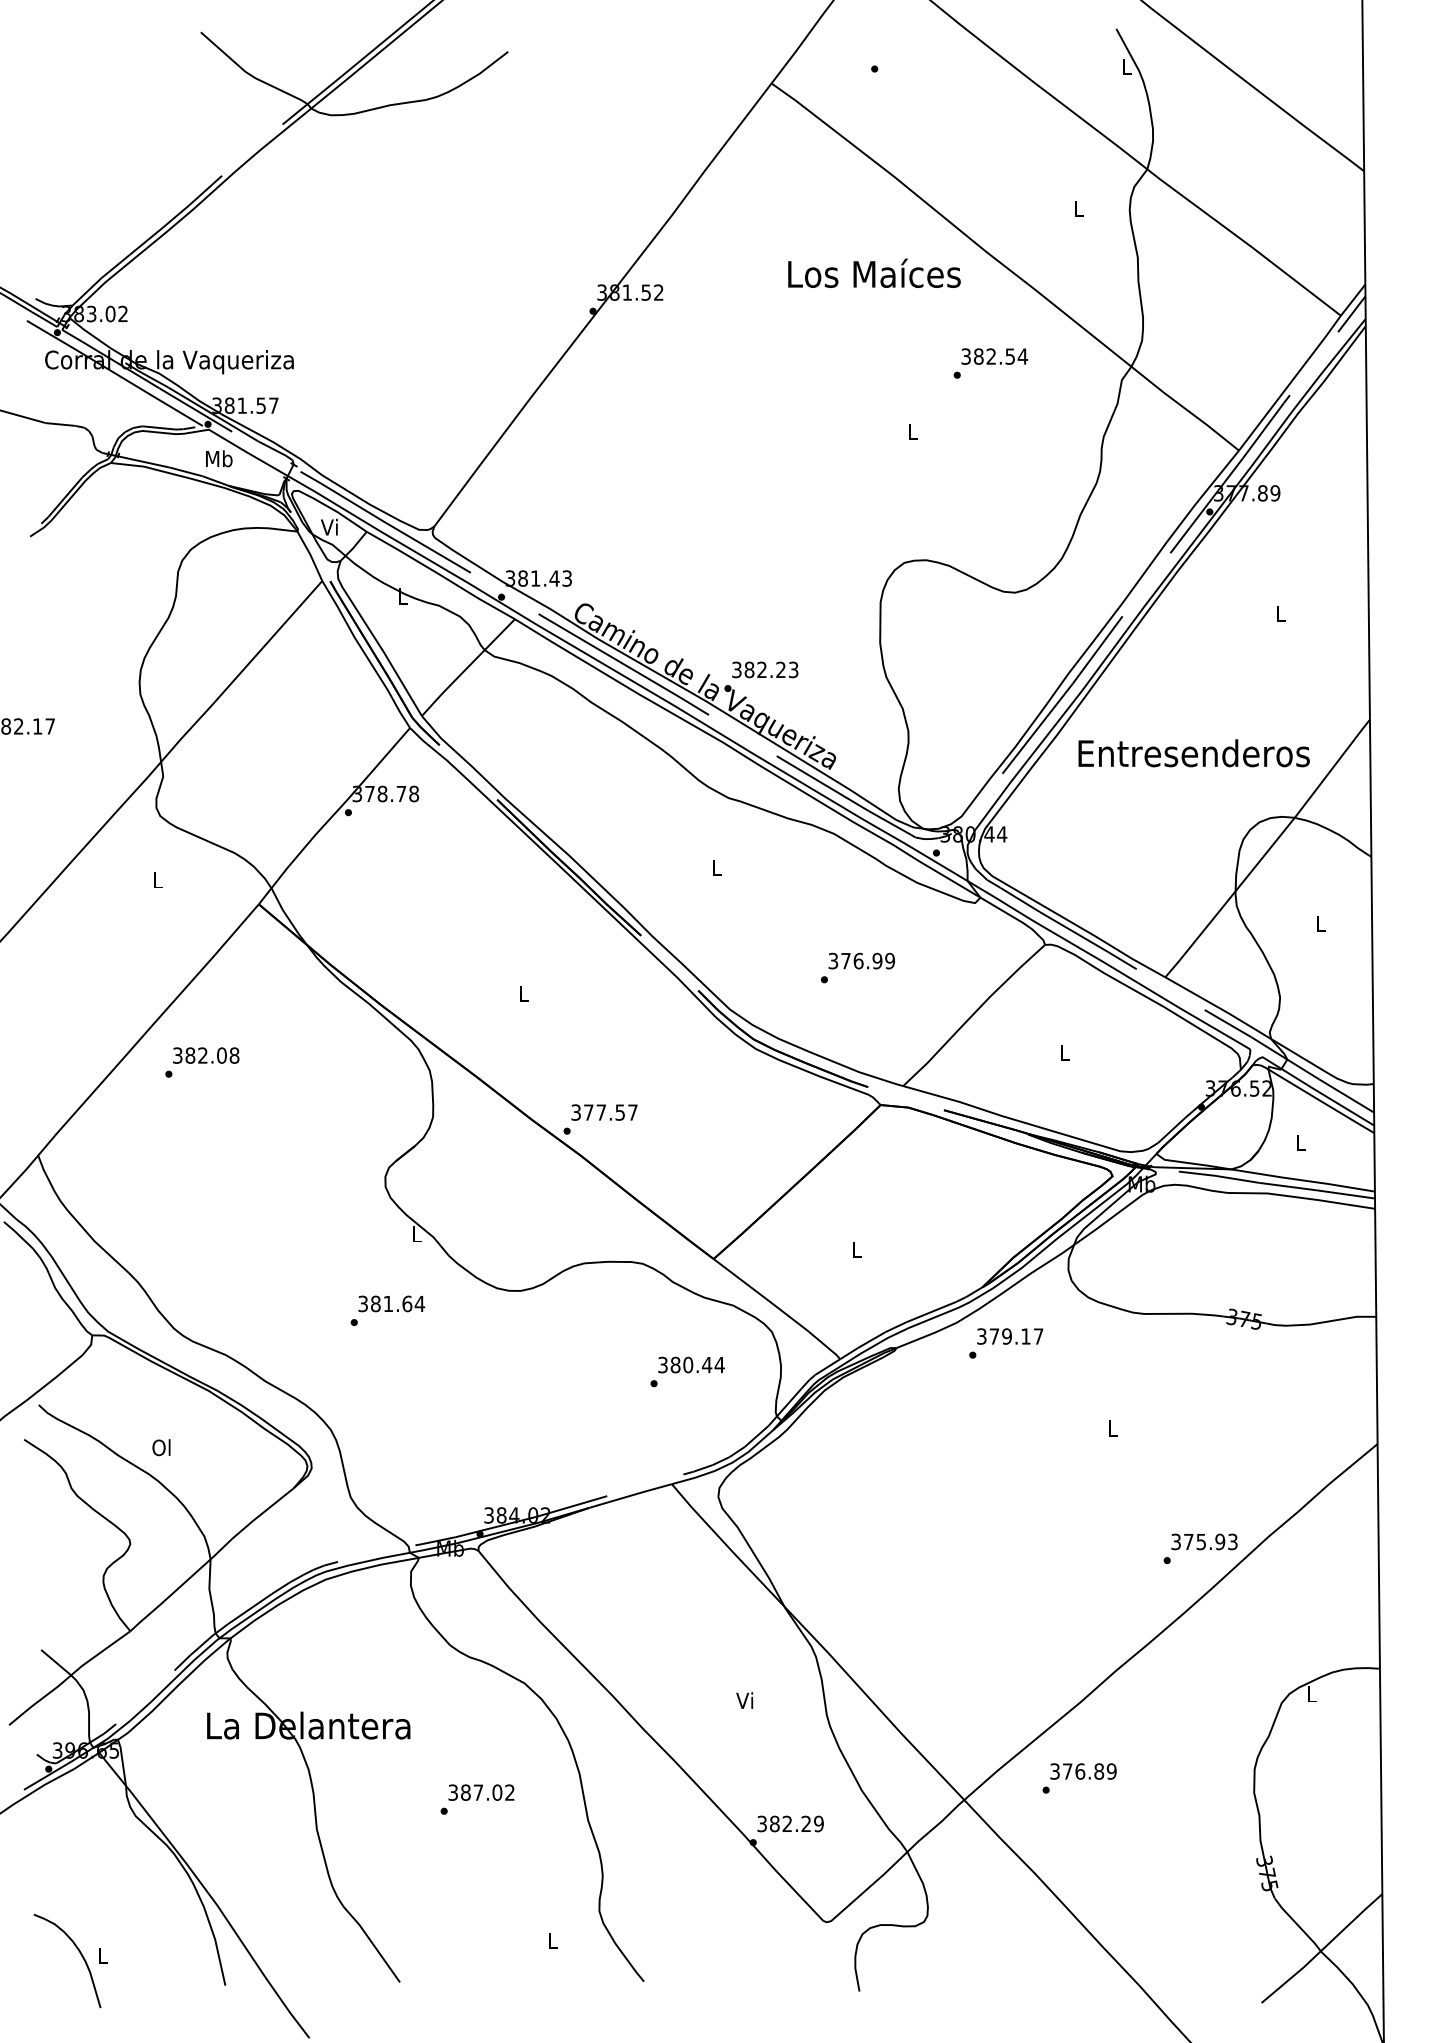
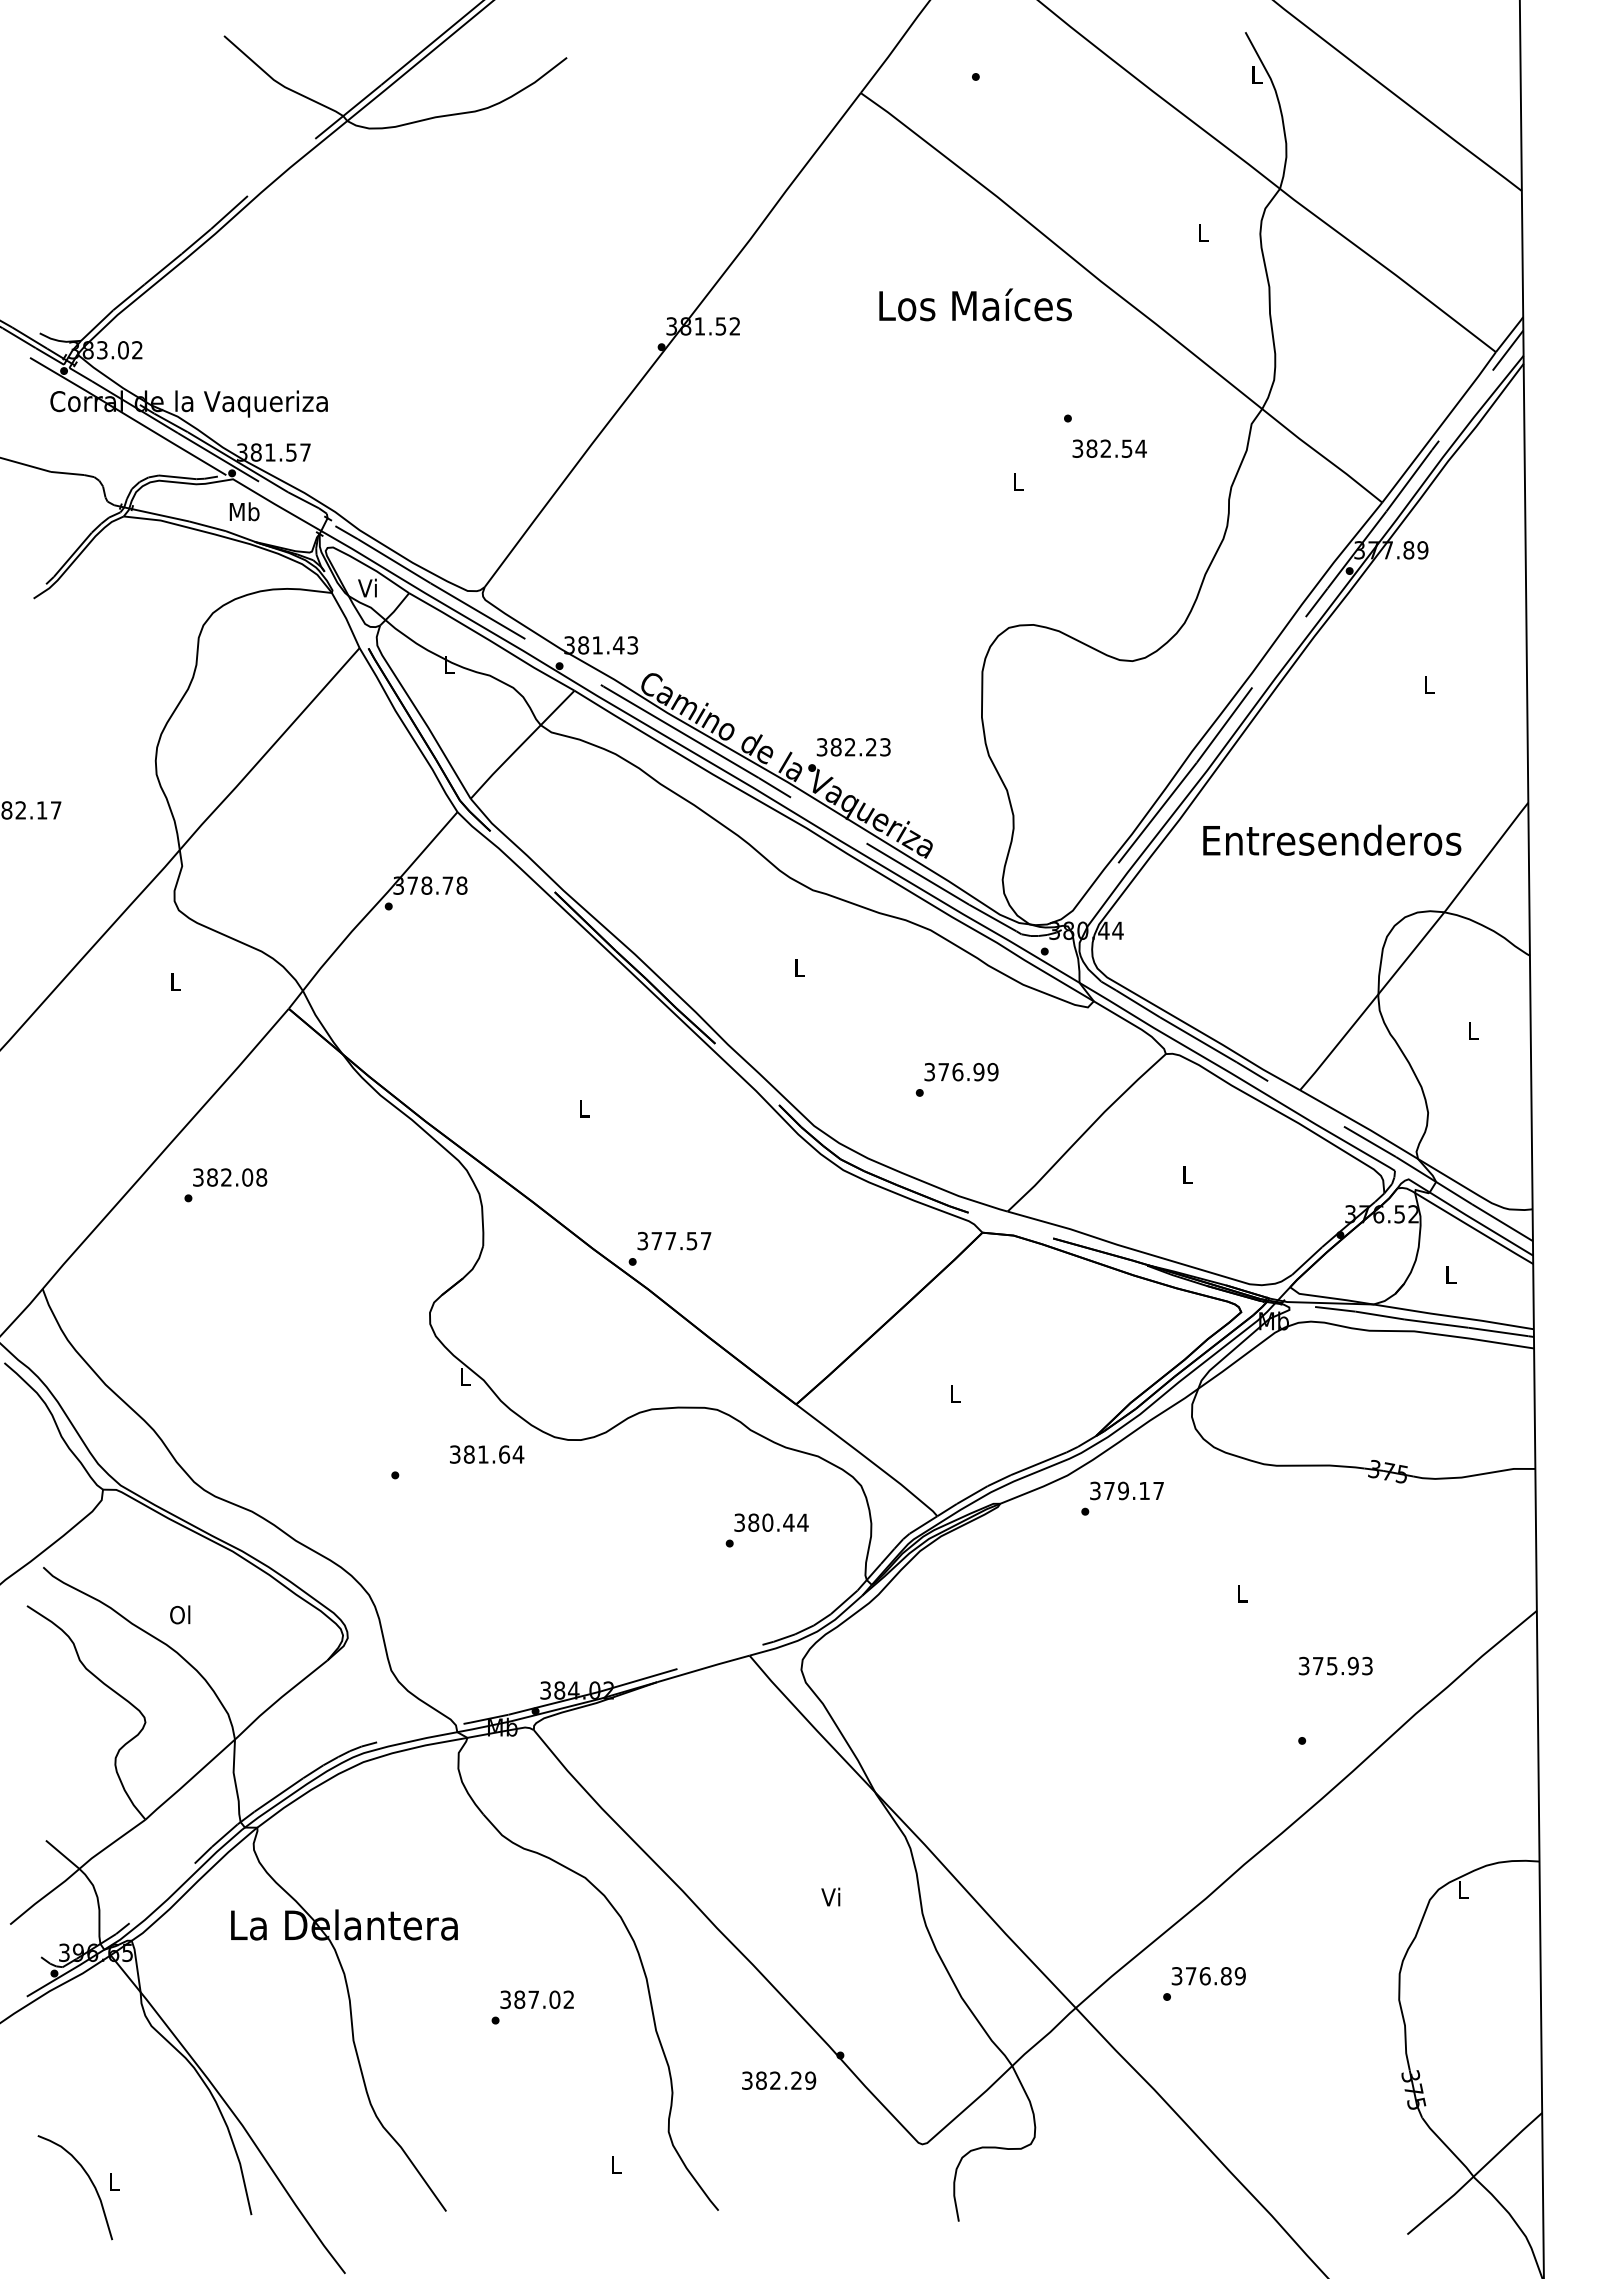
text: (994, 356) -> (1109, 448), moved
text: (392, 1303) -> (487, 1454), moved
text: (1204, 1541) -> (1335, 1665), moved
text: (791, 1823) -> (779, 2080), moved

